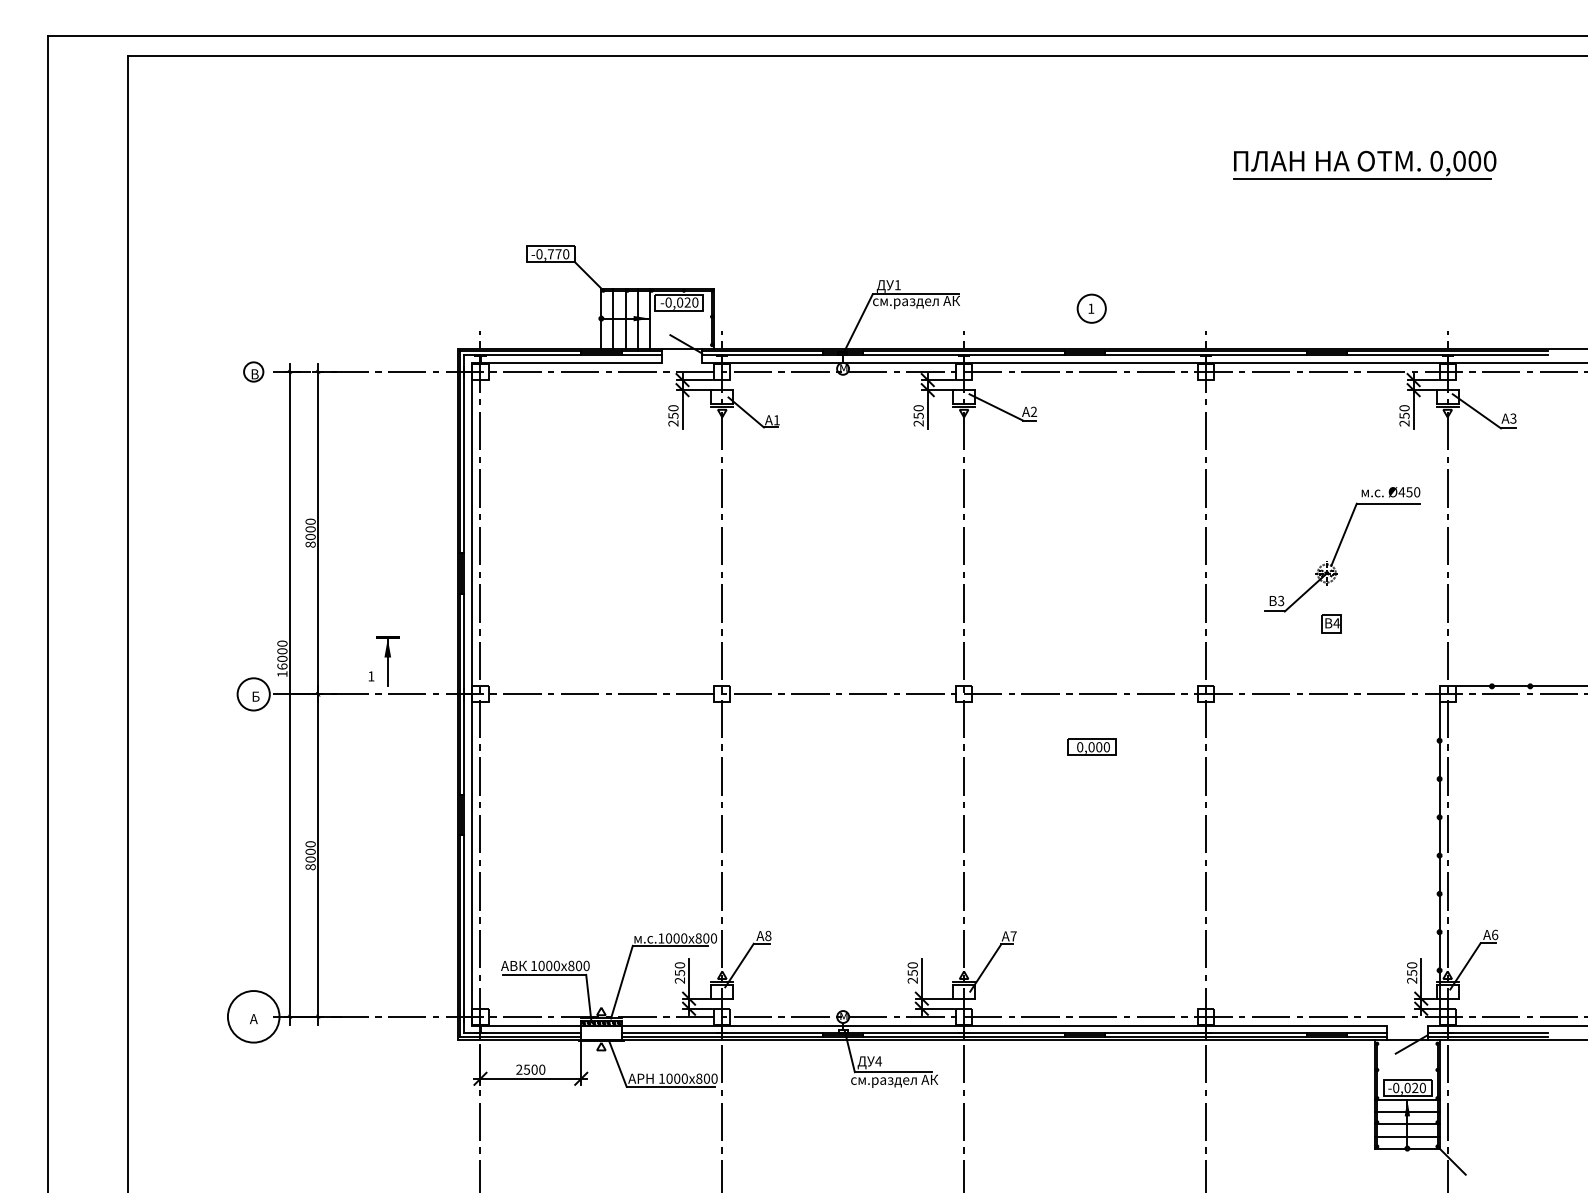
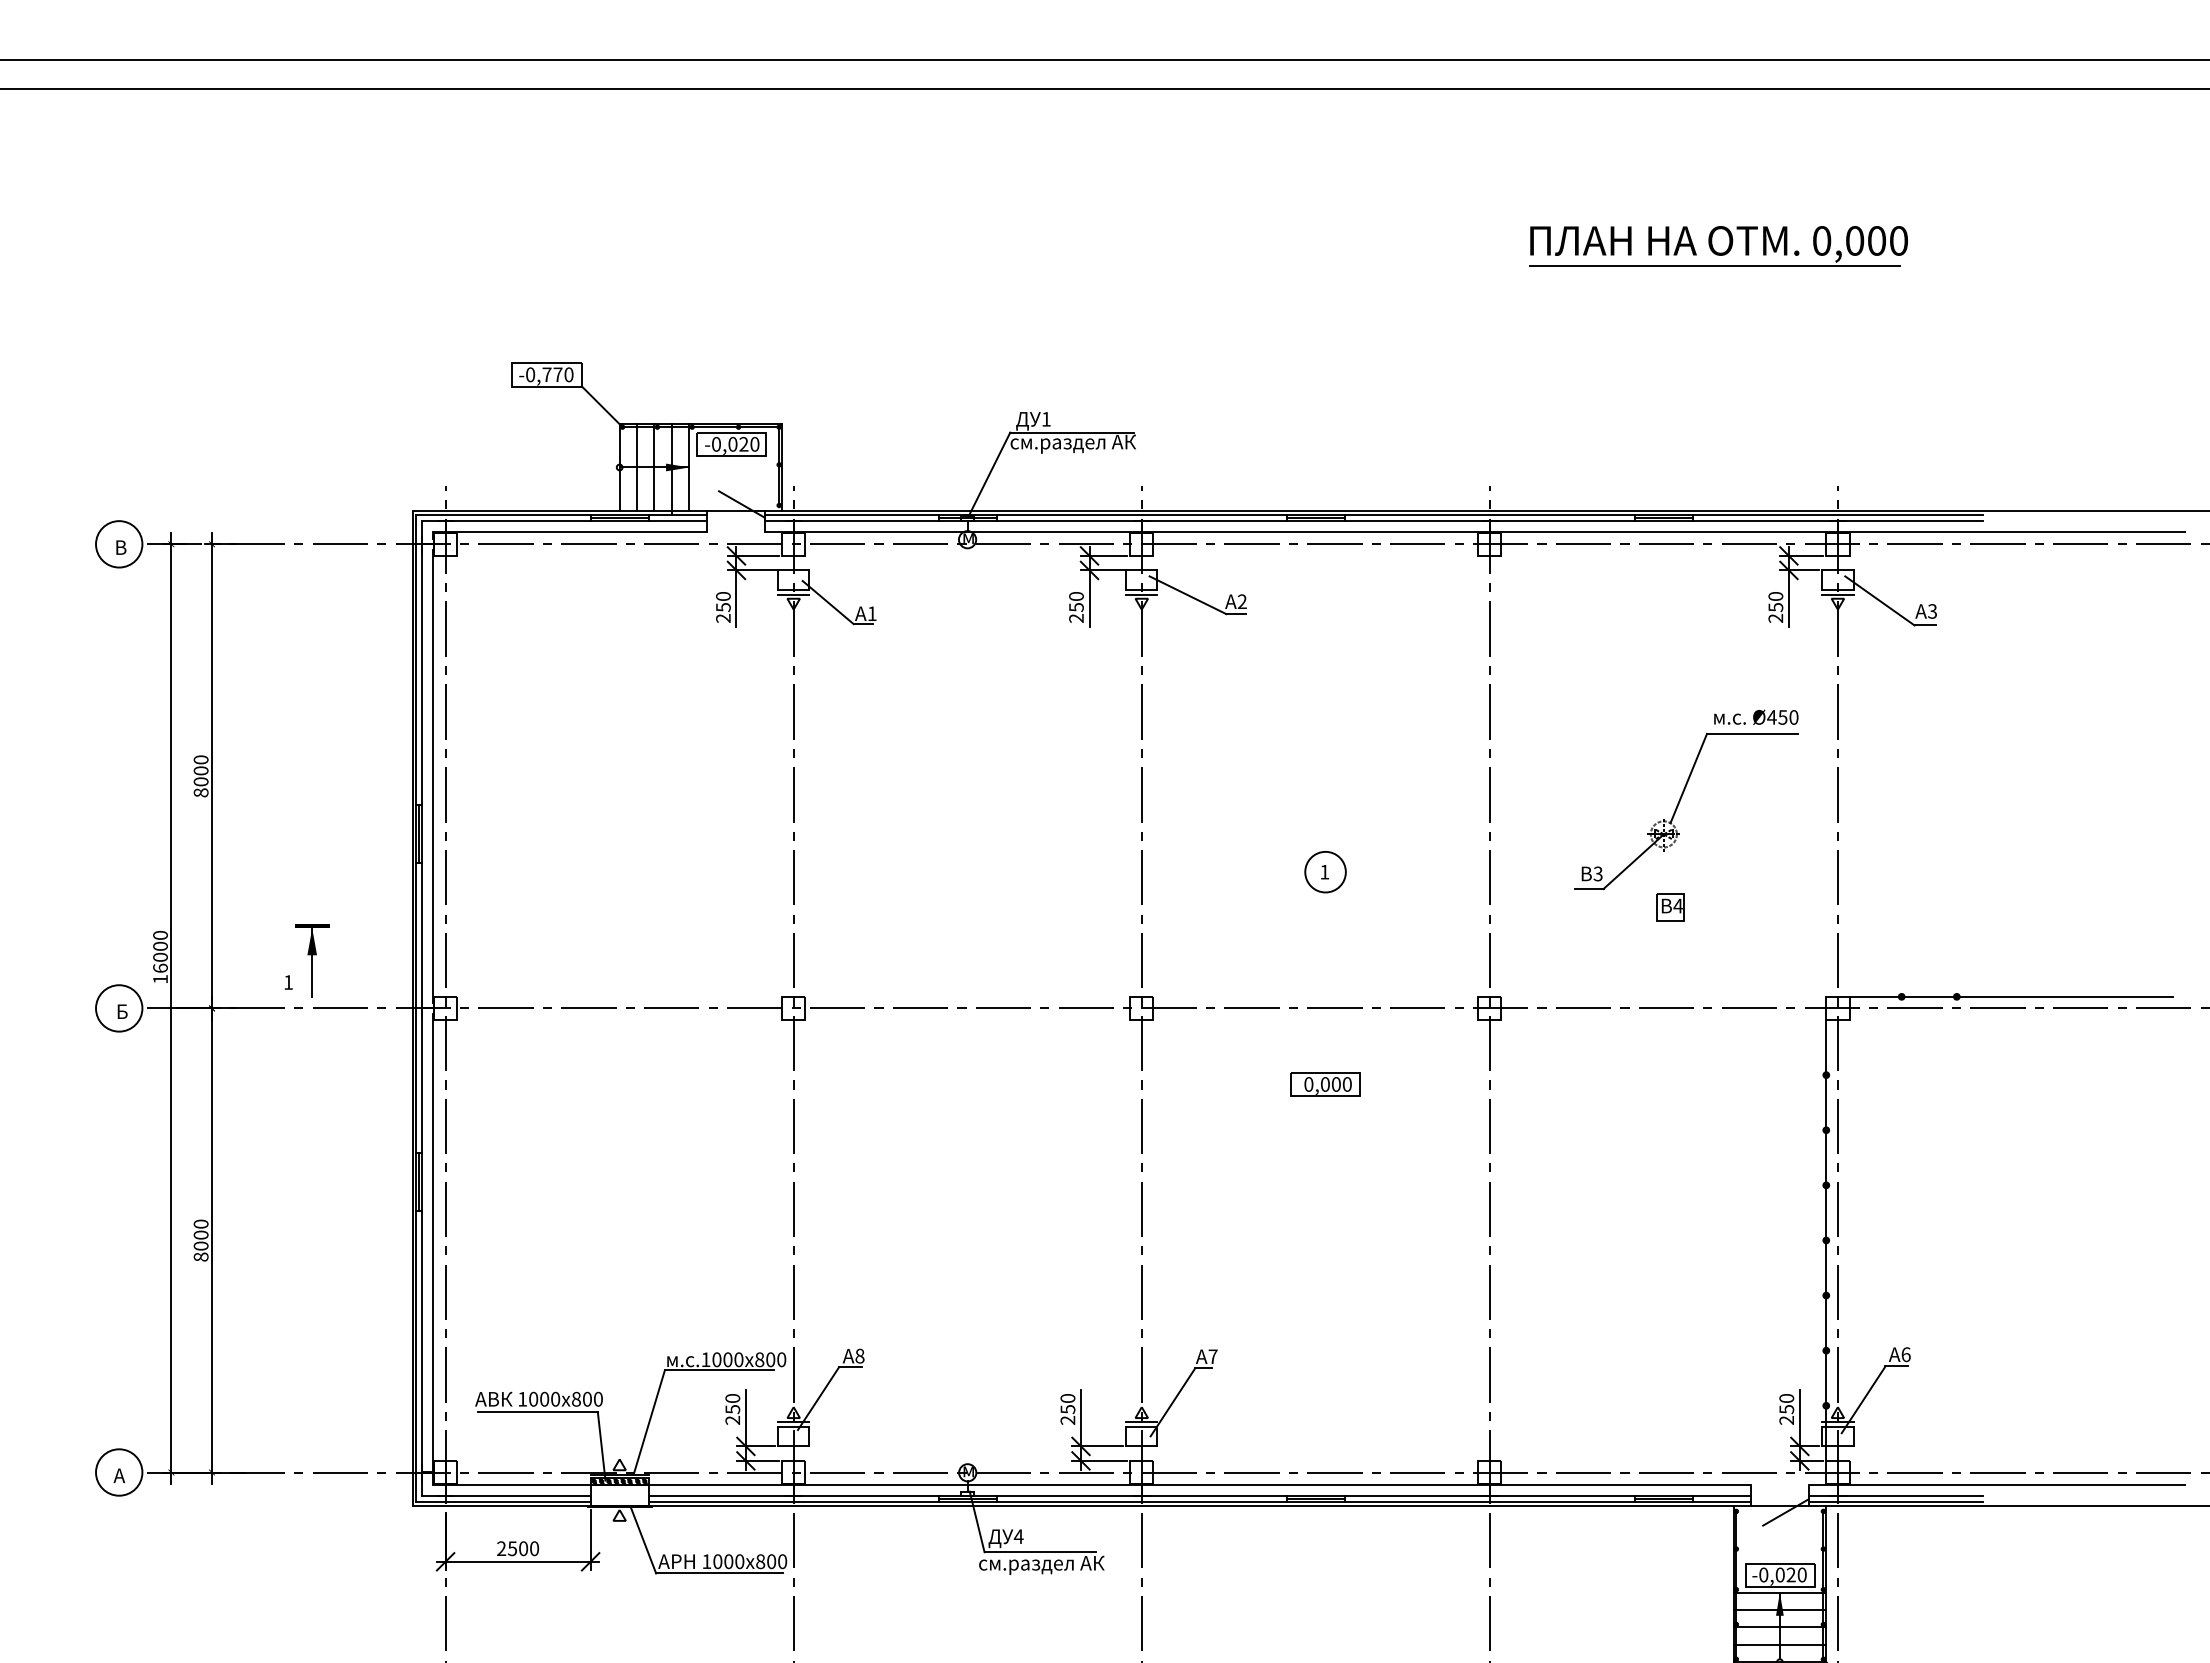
part: (1091, 308) -> (1325, 871), moved
circle: (253, 371) -> (118, 543), size x1.67
circle: (253, 1016) -> (118, 1472), size x0.62

